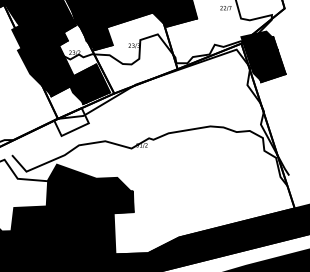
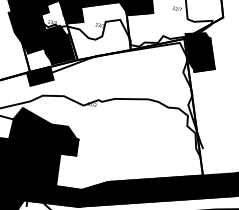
fill: (80, 64) -> (55, 32), added
fill: (71, 122) -> (40, 76), added

